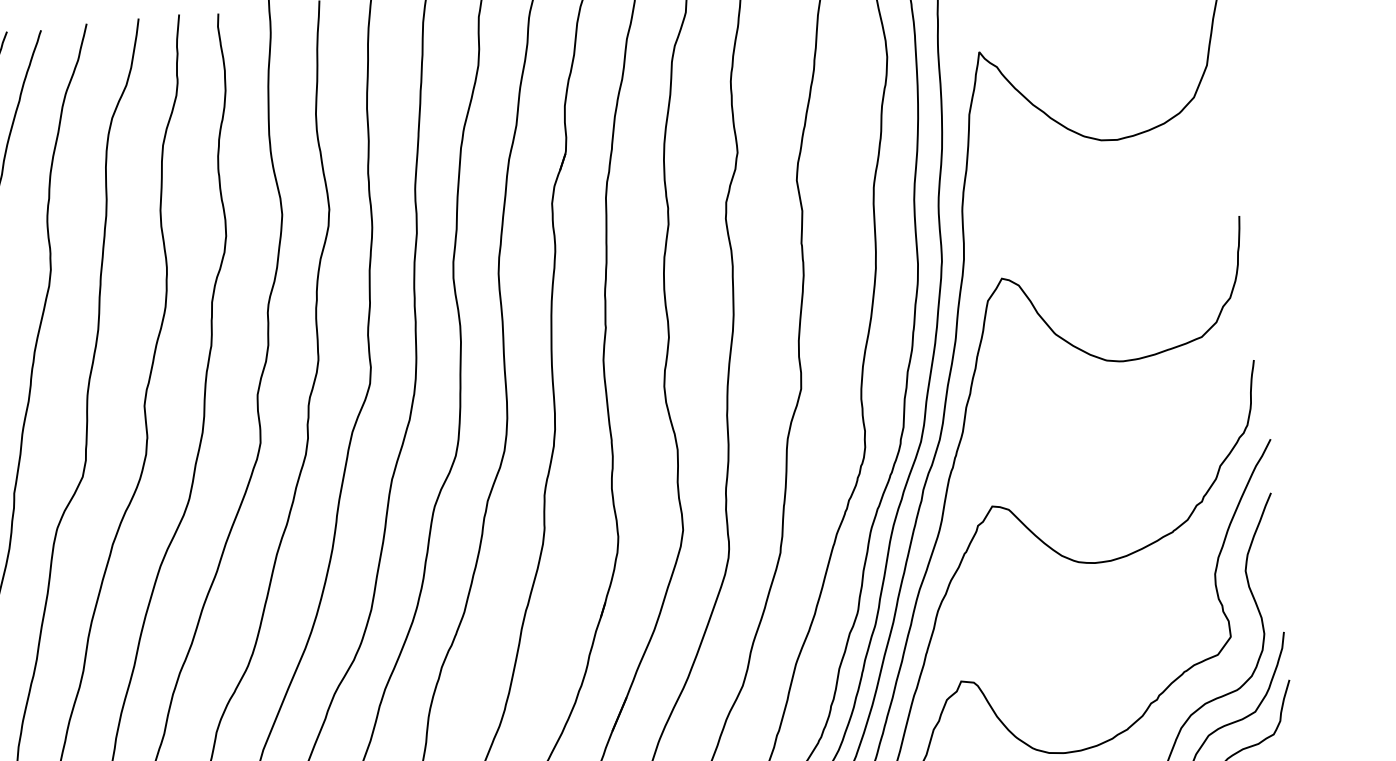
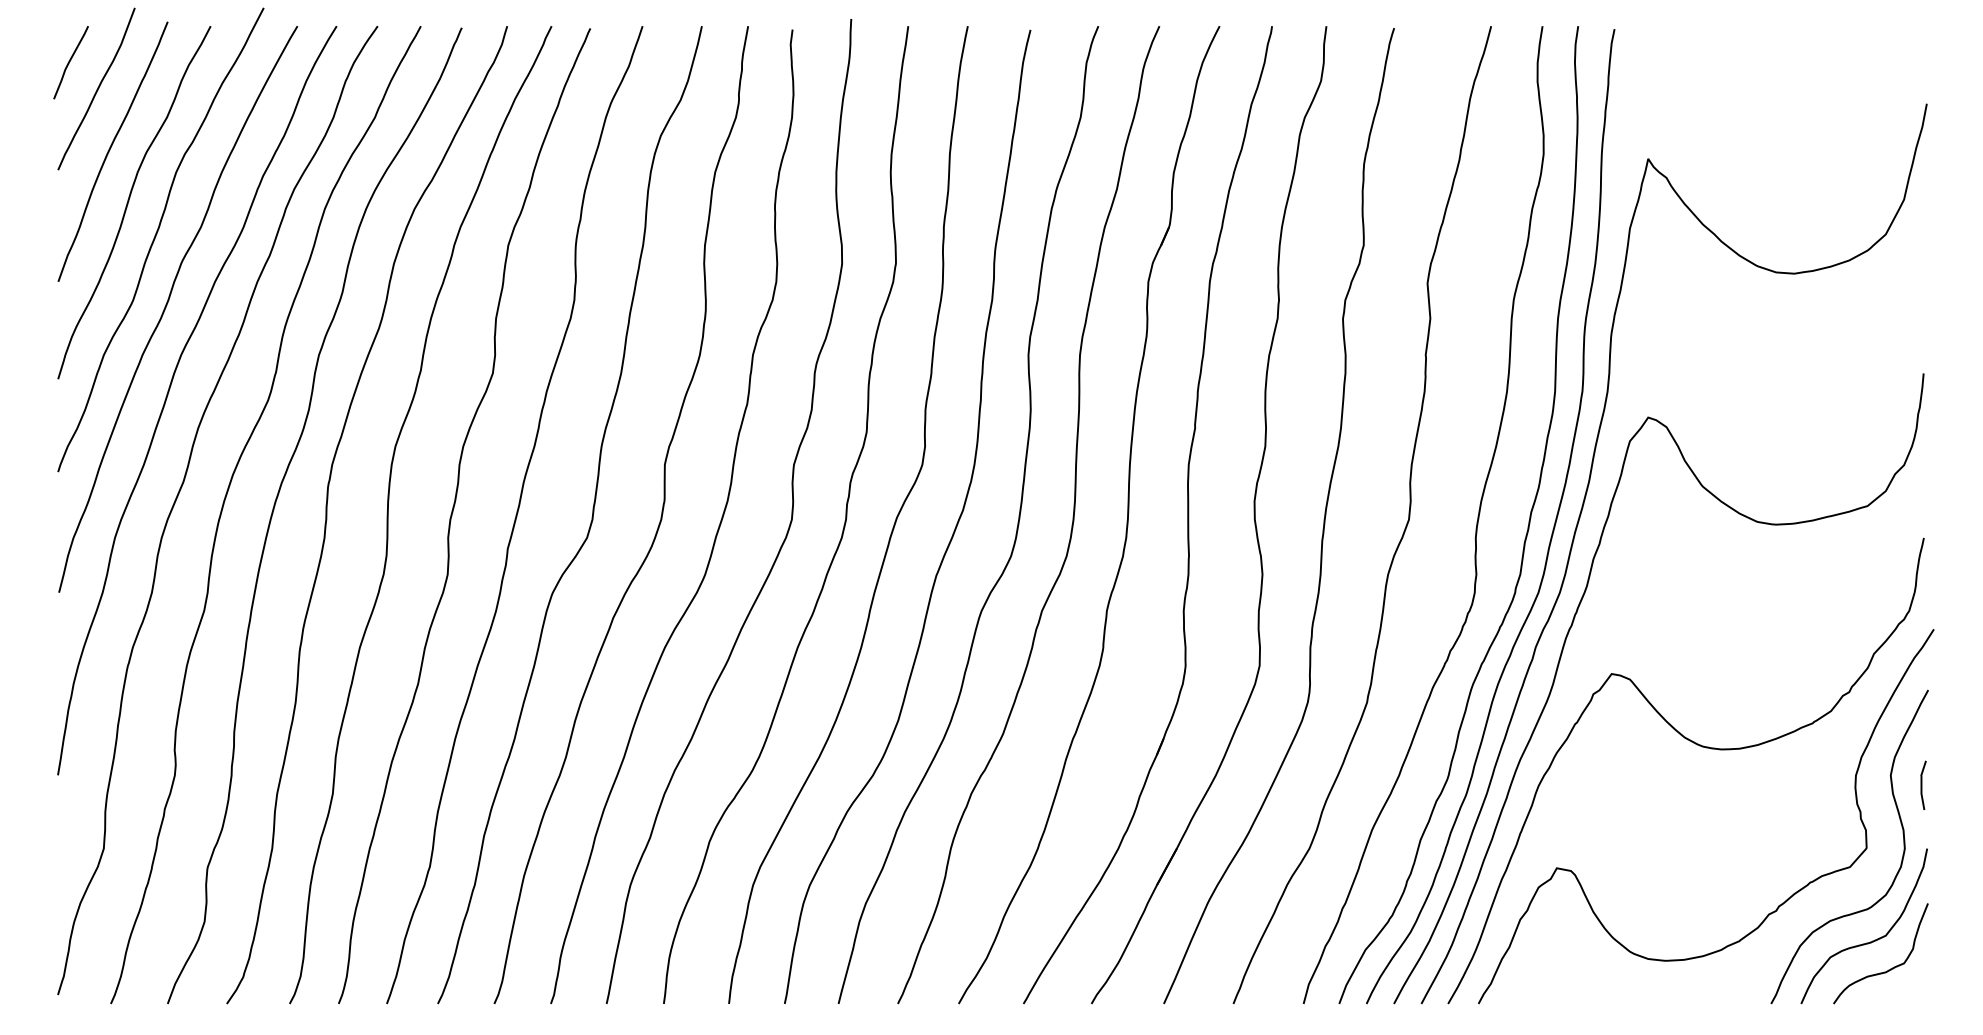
line: (1274, 576) -> (1922, 784), added

